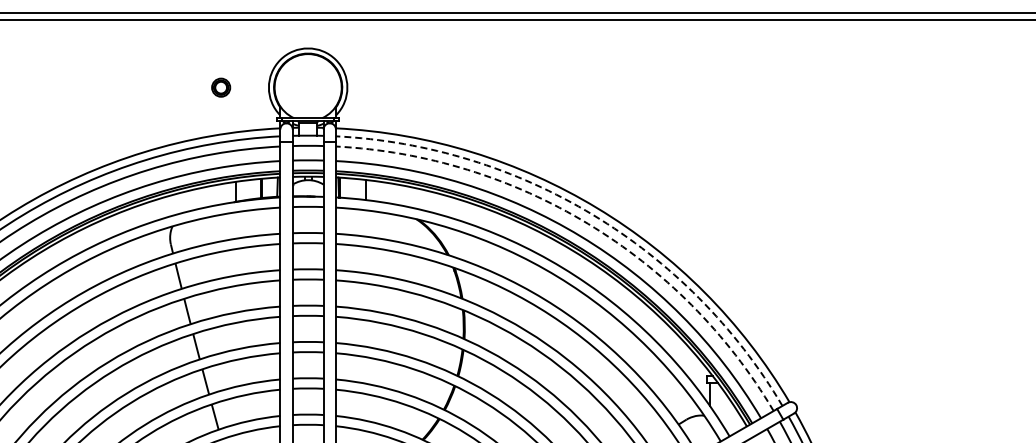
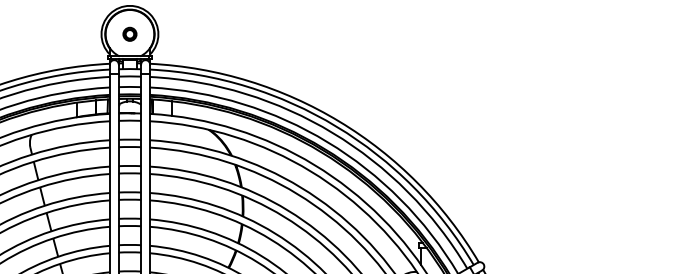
part: (221, 87) -> (130, 34), moved
arc: (593, 215) -> (336, 126), dashed -> solid
arc: (588, 223) -> (333, 132), dashed -> solid

